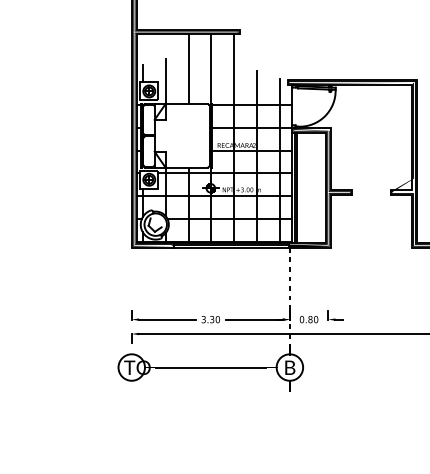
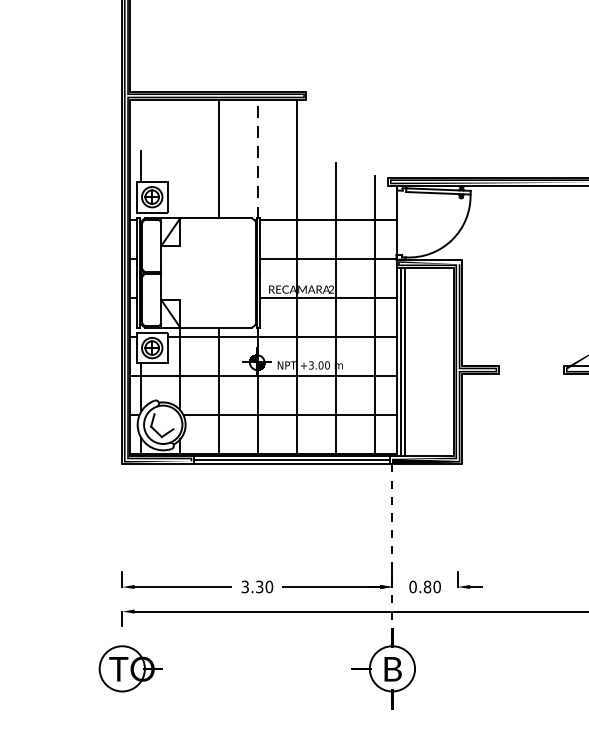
line: (211, 69) -> (258, 159), solid -> dashed
line: (165, 81) -> (179, 180), removed
line: (210, 367) -> (256, 668), removed

